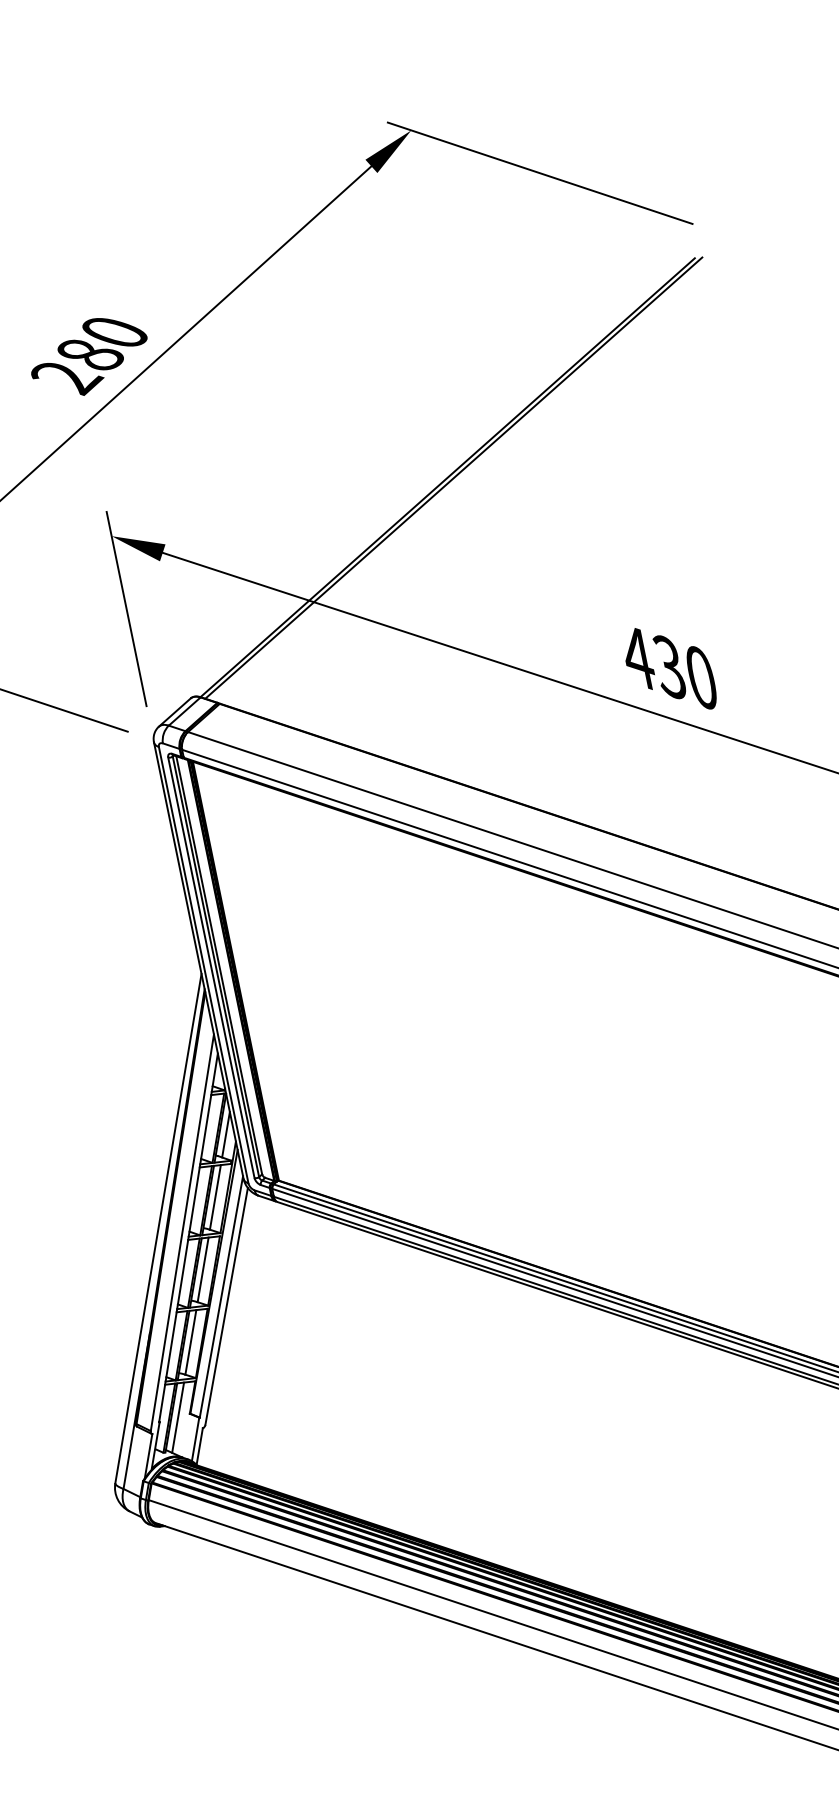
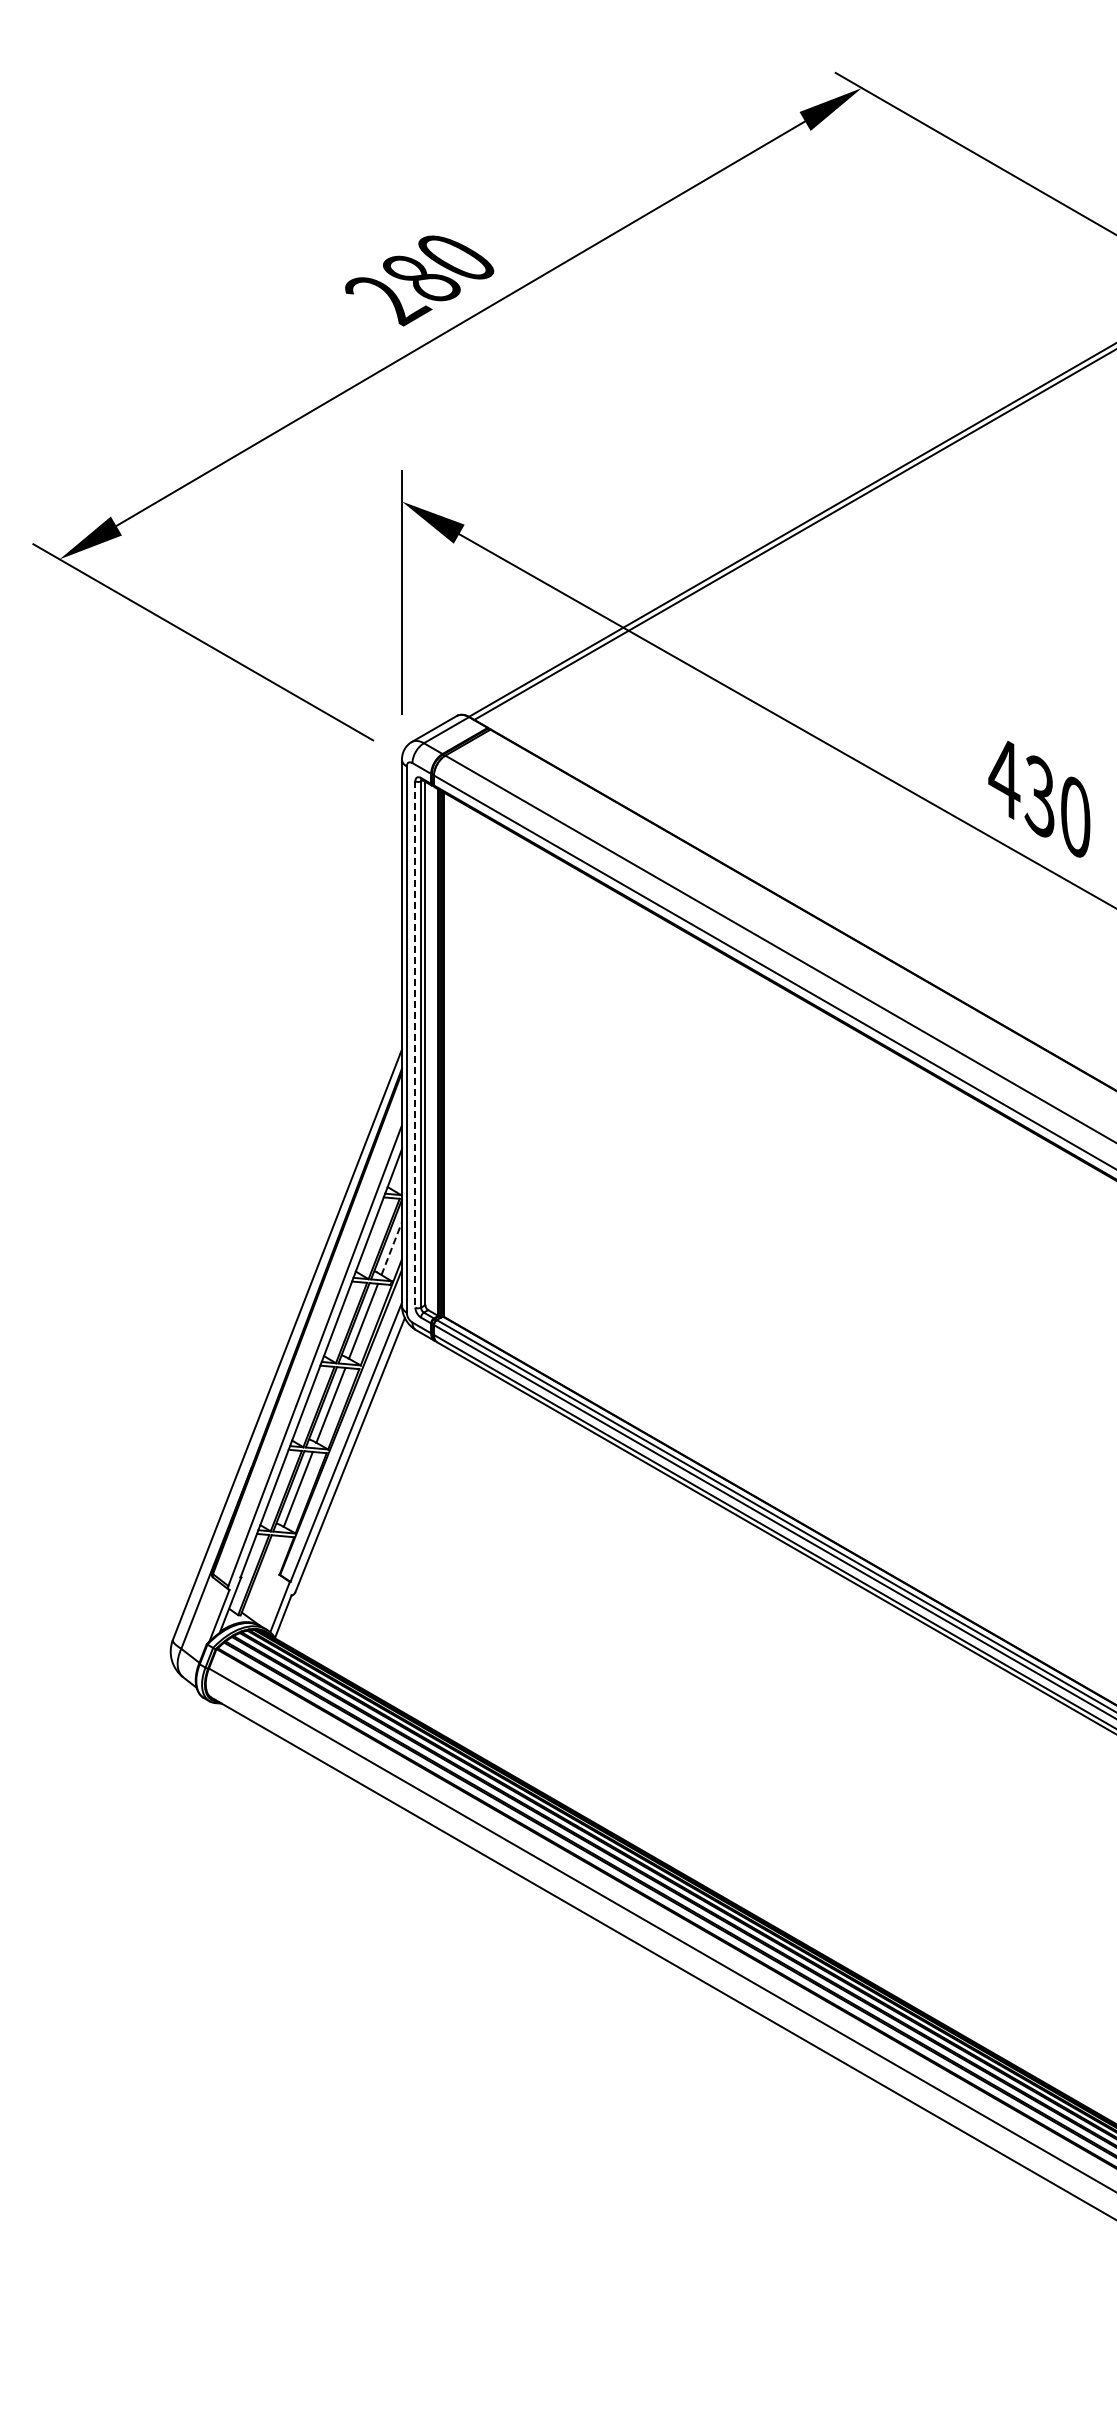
line: (211, 967) -> (415, 1044), solid -> dashed
line: (225, 1134) -> (391, 1248), solid -> dashed
line: (178, 1417) -> (264, 1576), removed

